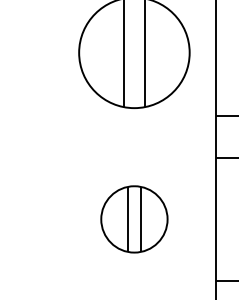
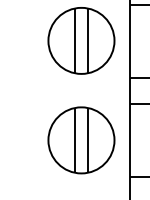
part: (134, 219) -> (81, 140), size x1.67

